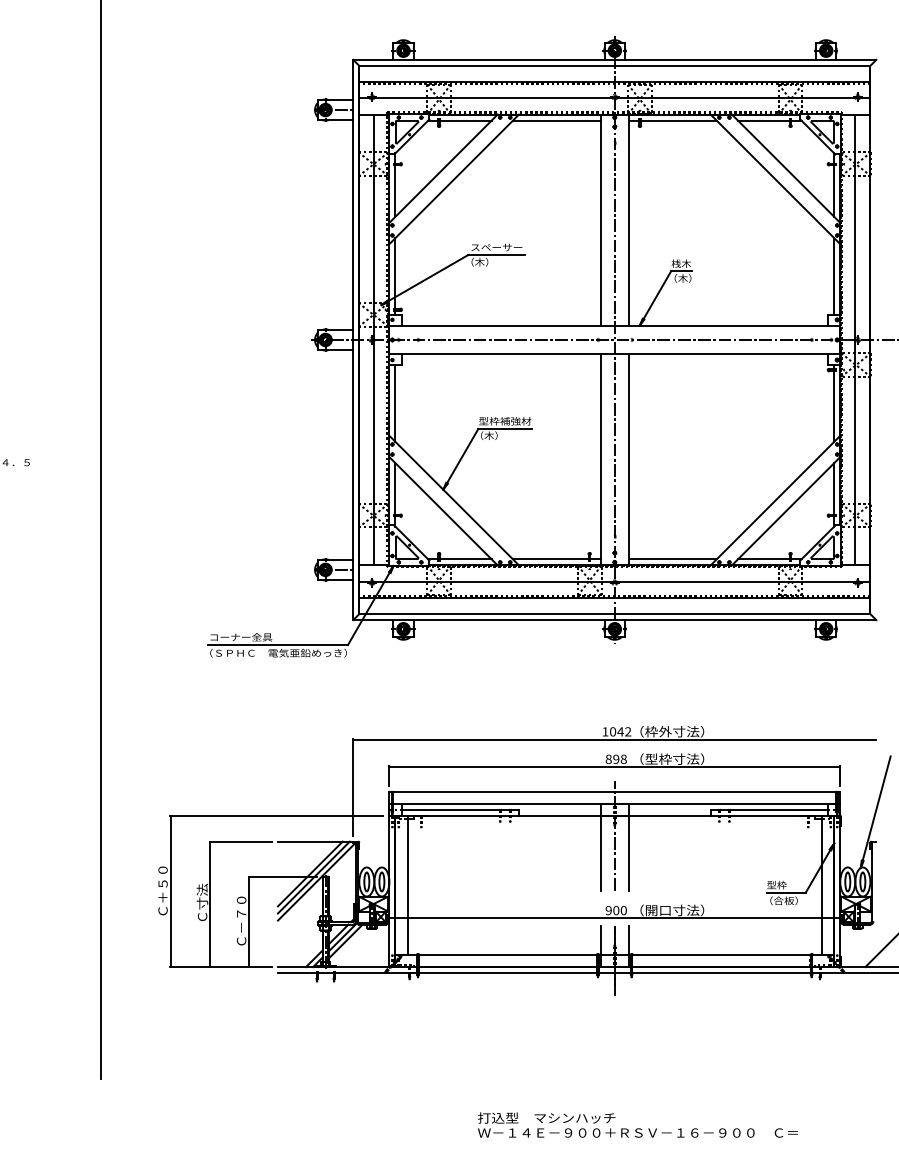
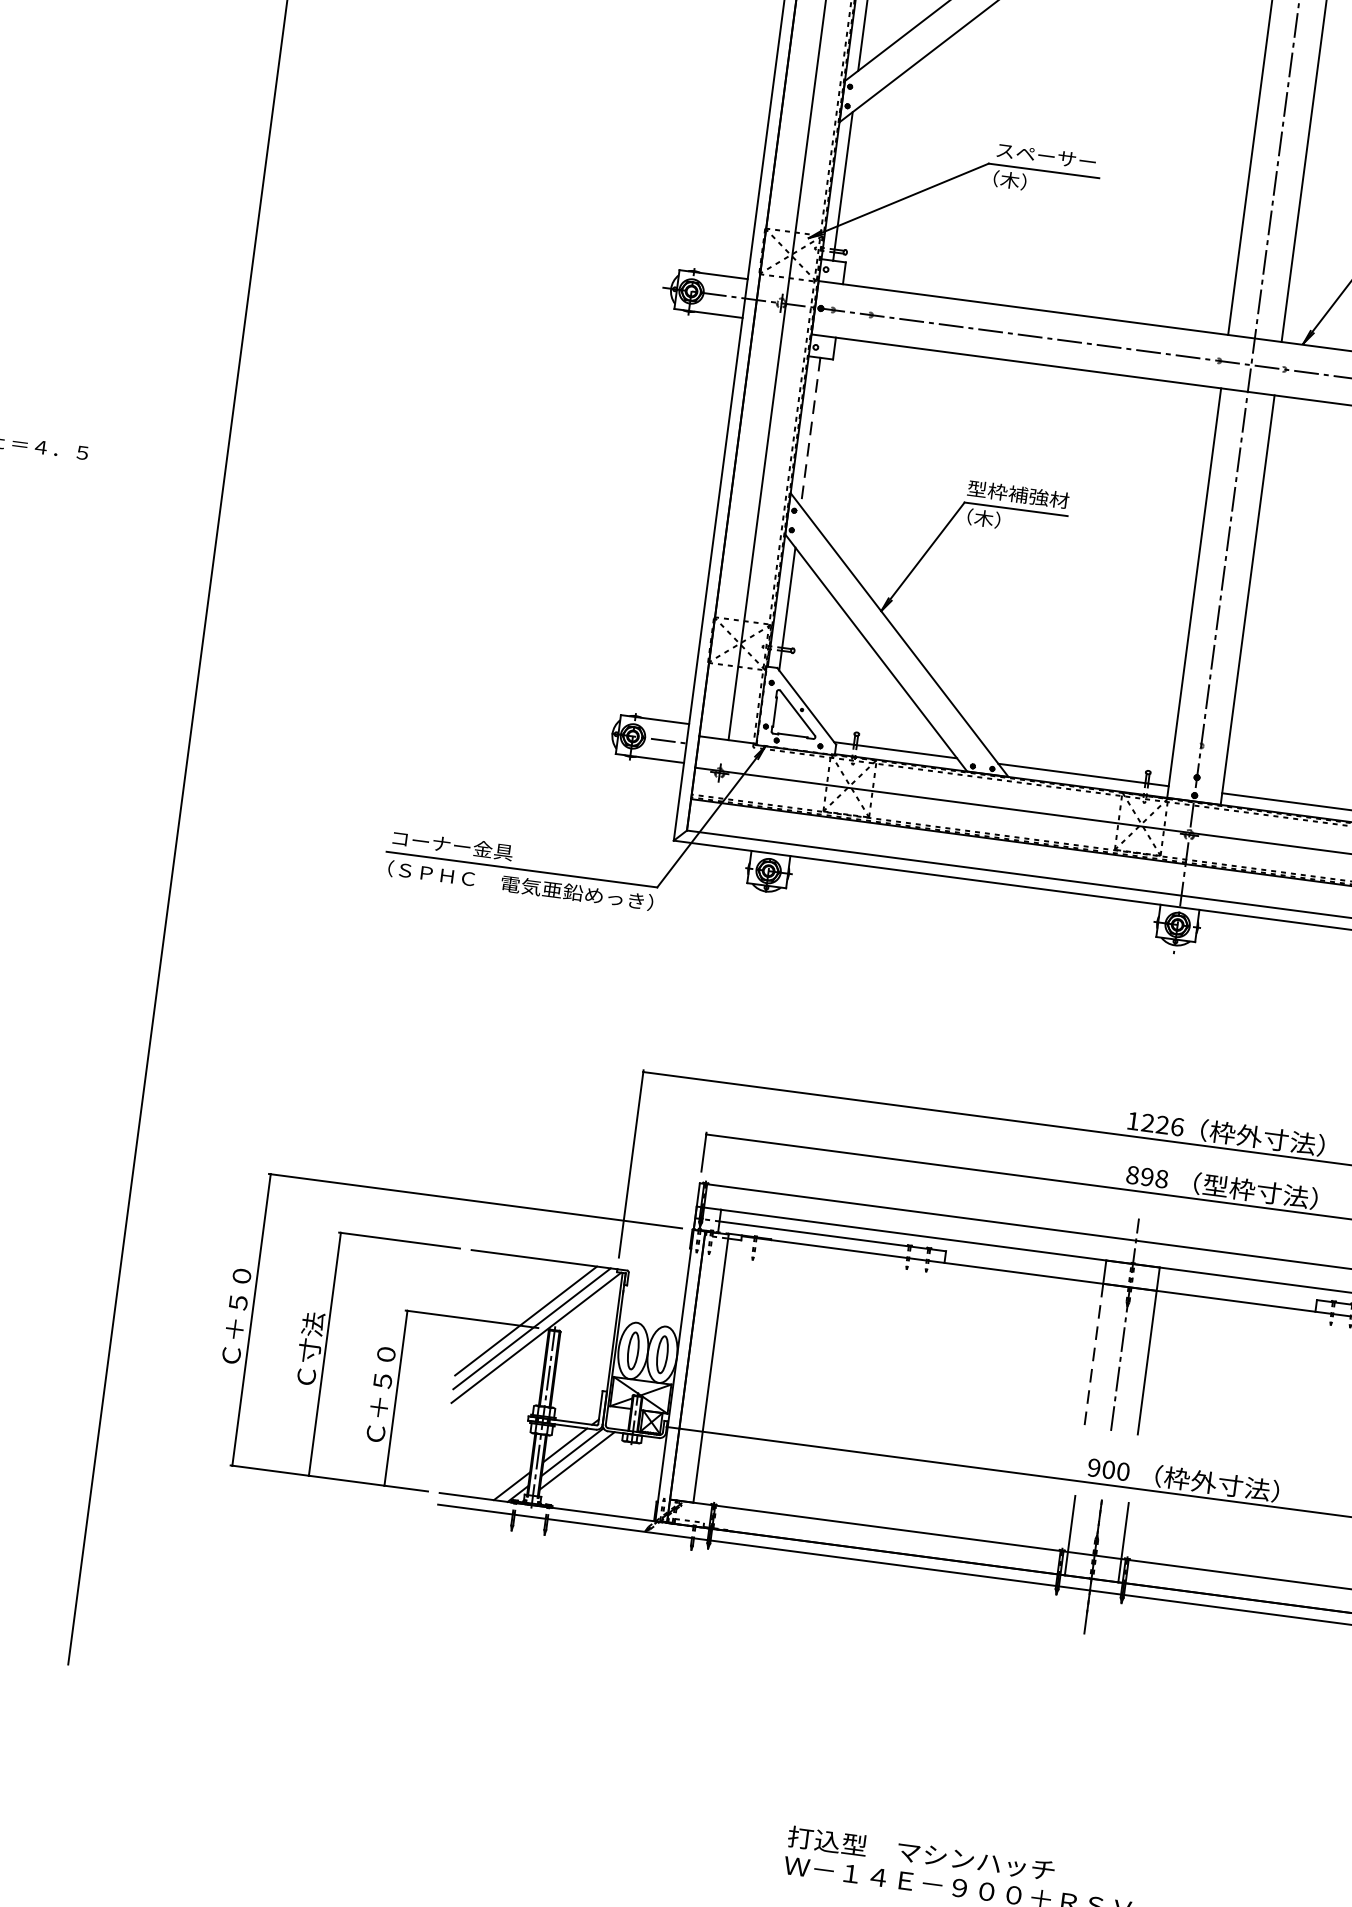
line: (395, 403) -> (810, 432), solid -> dashed
text: (620, 731) -> (1162, 1124), 1042 -> 1226
line: (601, 854) -> (1094, 1357), solid -> dashed
text: (658, 910) -> (1190, 1480), （開口寸法） -> （枠外寸法）
text: (241, 919) -> (381, 1391), Ｃ－７０ -> Ｃ＋５０

